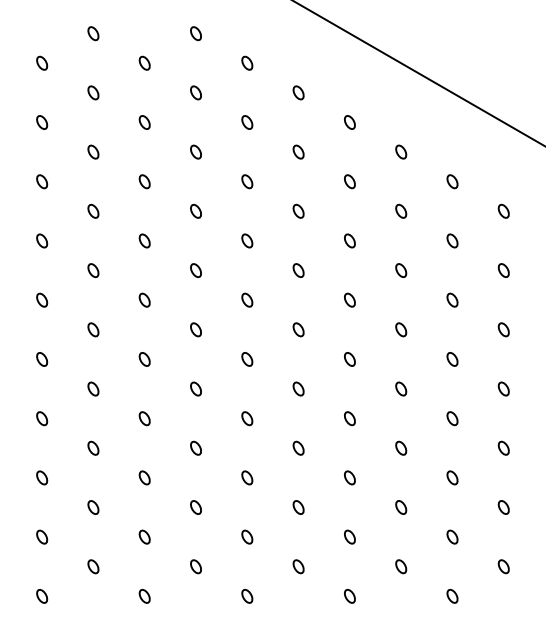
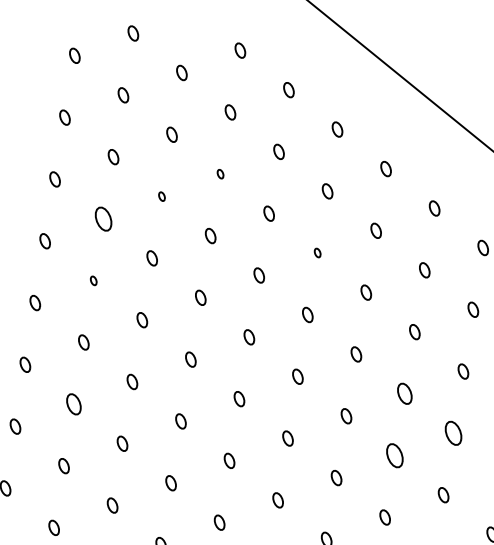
part: (195, 151) -> (220, 173), size x0.6
part: (144, 181) -> (161, 196), size x0.6
part: (93, 210) -> (103, 218), size x1.6
part: (298, 210) -> (317, 252), size x0.6
part: (93, 270) -> (93, 280), size x0.6
part: (401, 329) -> (405, 393), size x1.4
part: (452, 359) -> (453, 433), size x1.6
part: (93, 388) -> (74, 403), size x1.4
part: (401, 388) -> (395, 455), size x1.6

